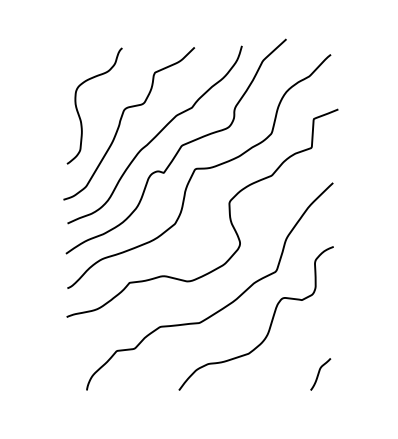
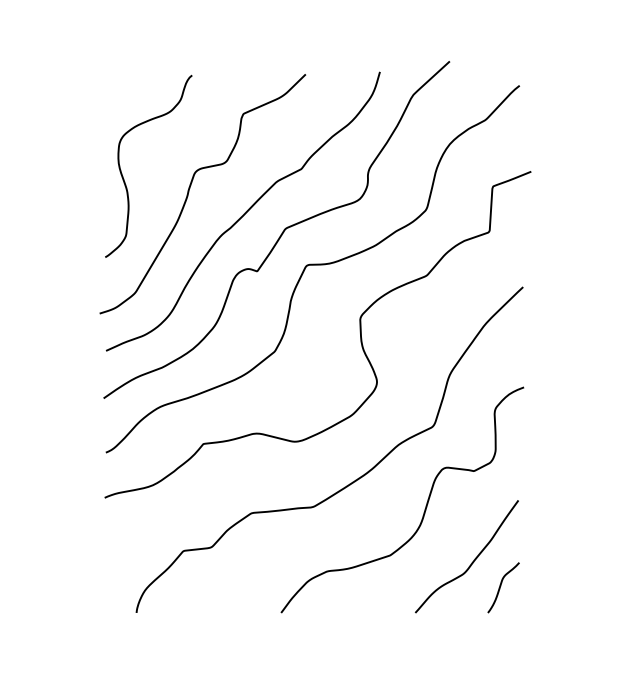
curve: (300, 357) -> (471, 561), added

